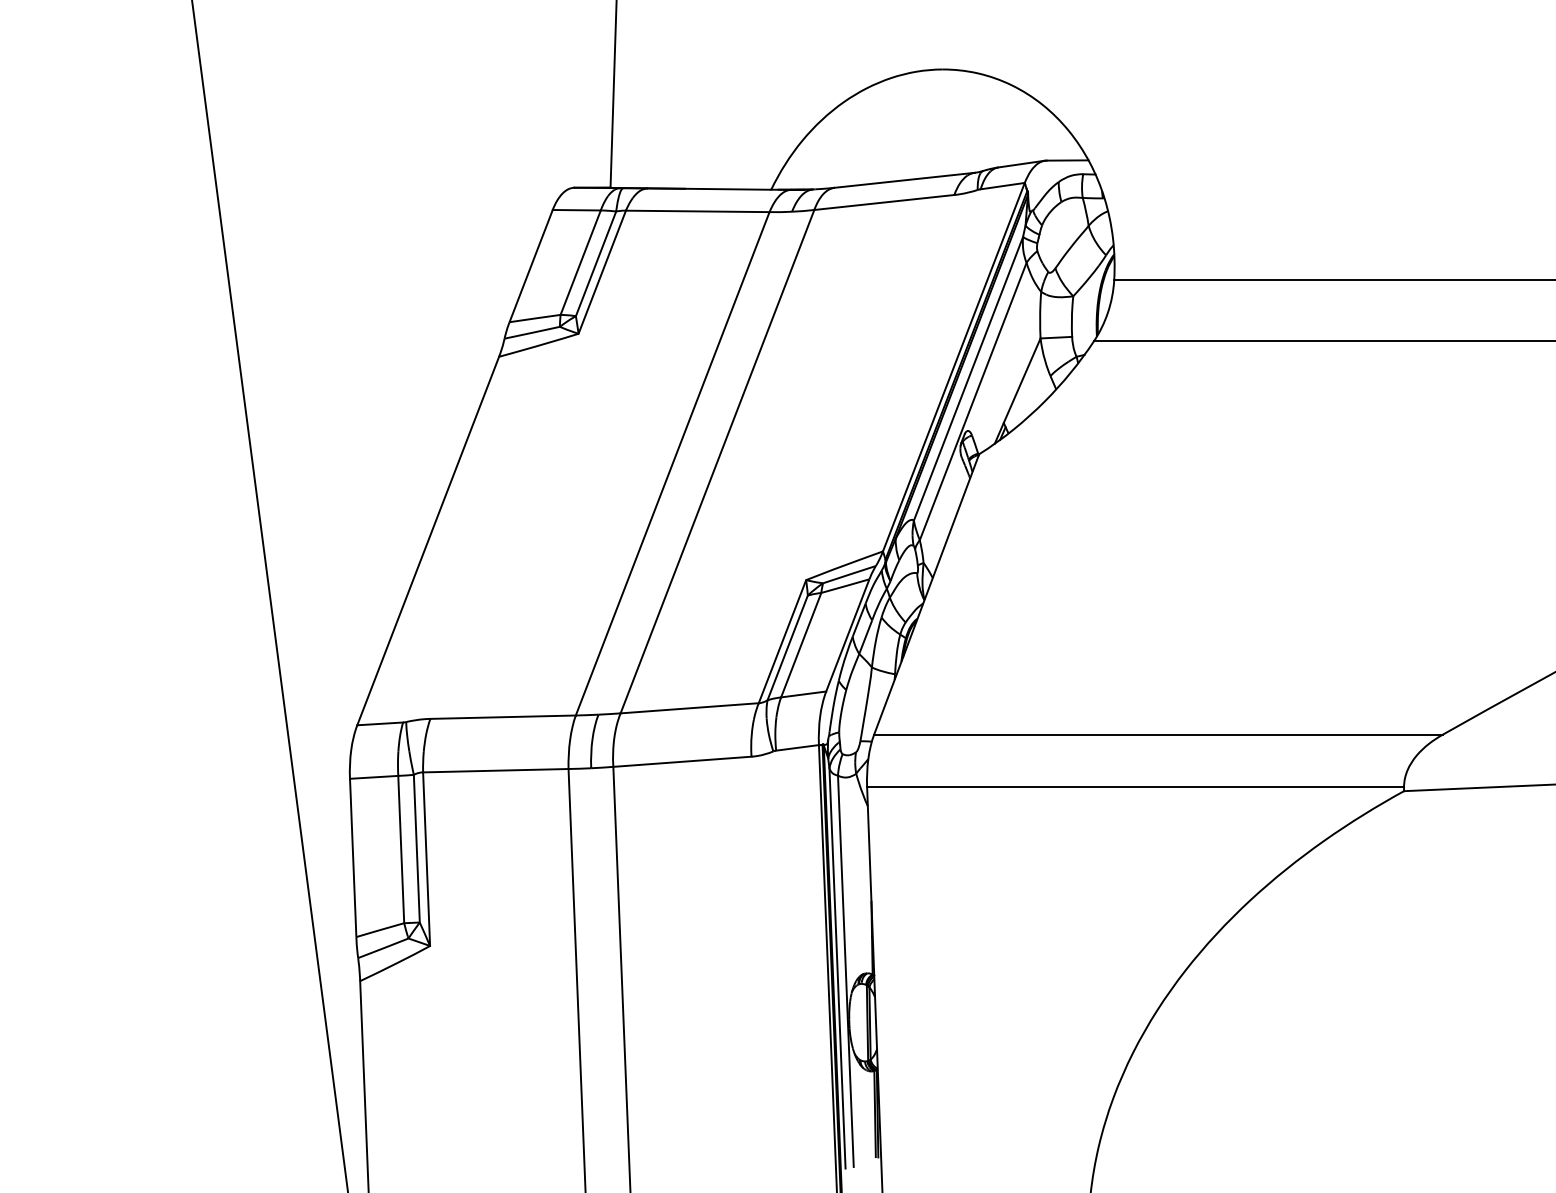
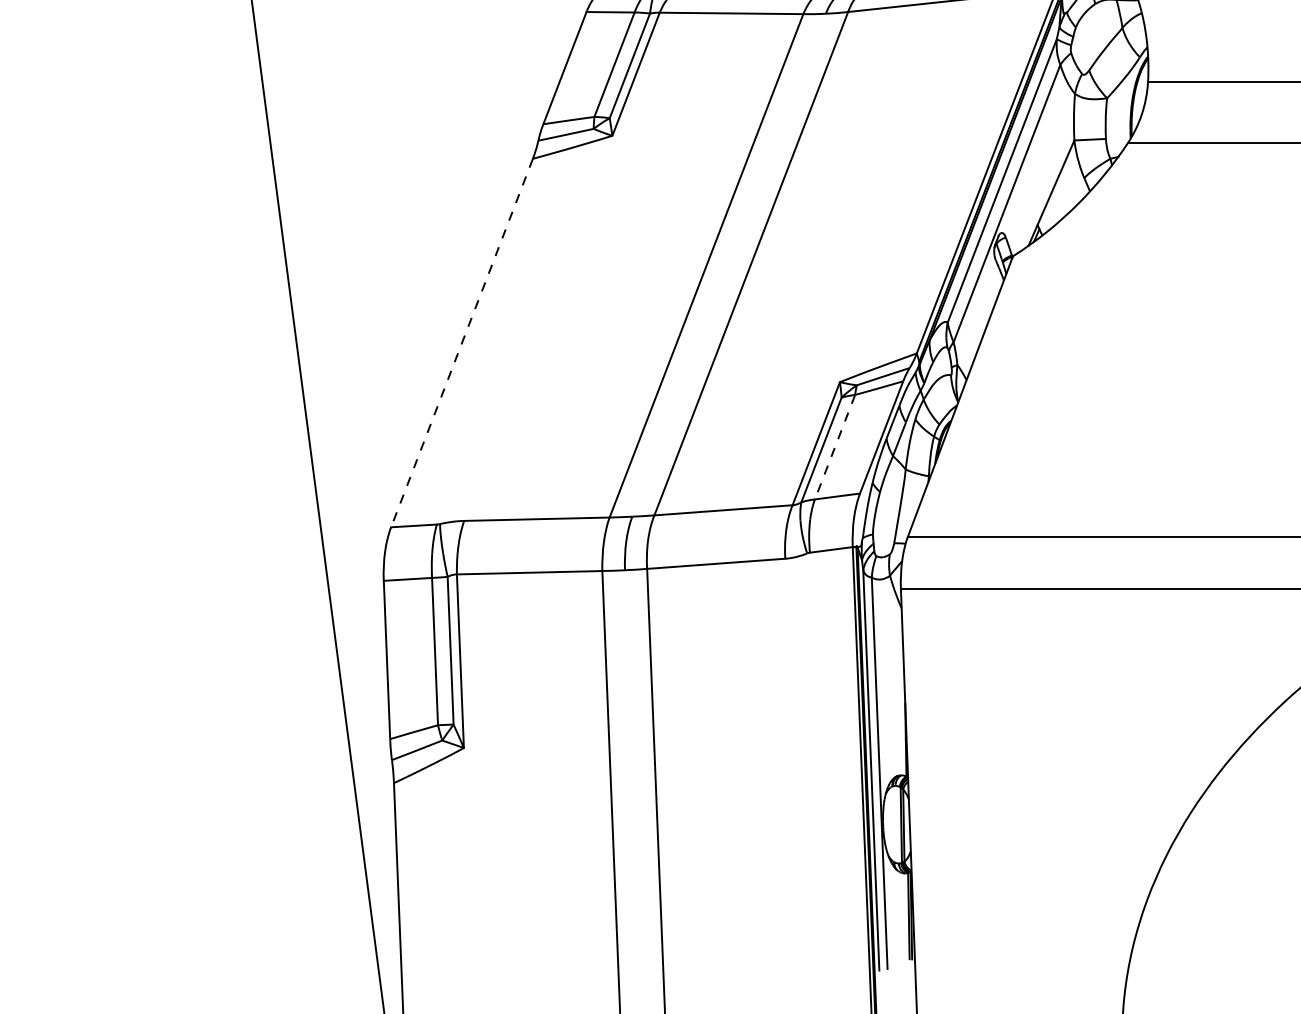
line: (428, 541) -> (462, 343), solid -> dashed
line: (801, 645) -> (835, 447), solid -> dashed

